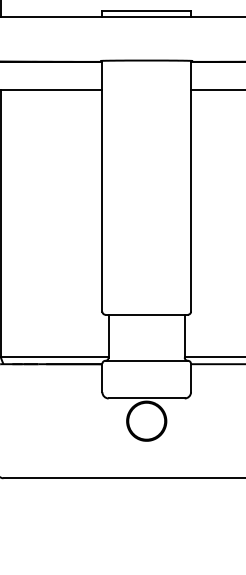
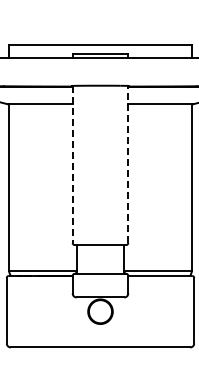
line: (102, 186) -> (72, 164), solid -> dashed
line: (191, 186) -> (128, 164), solid -> dashed

